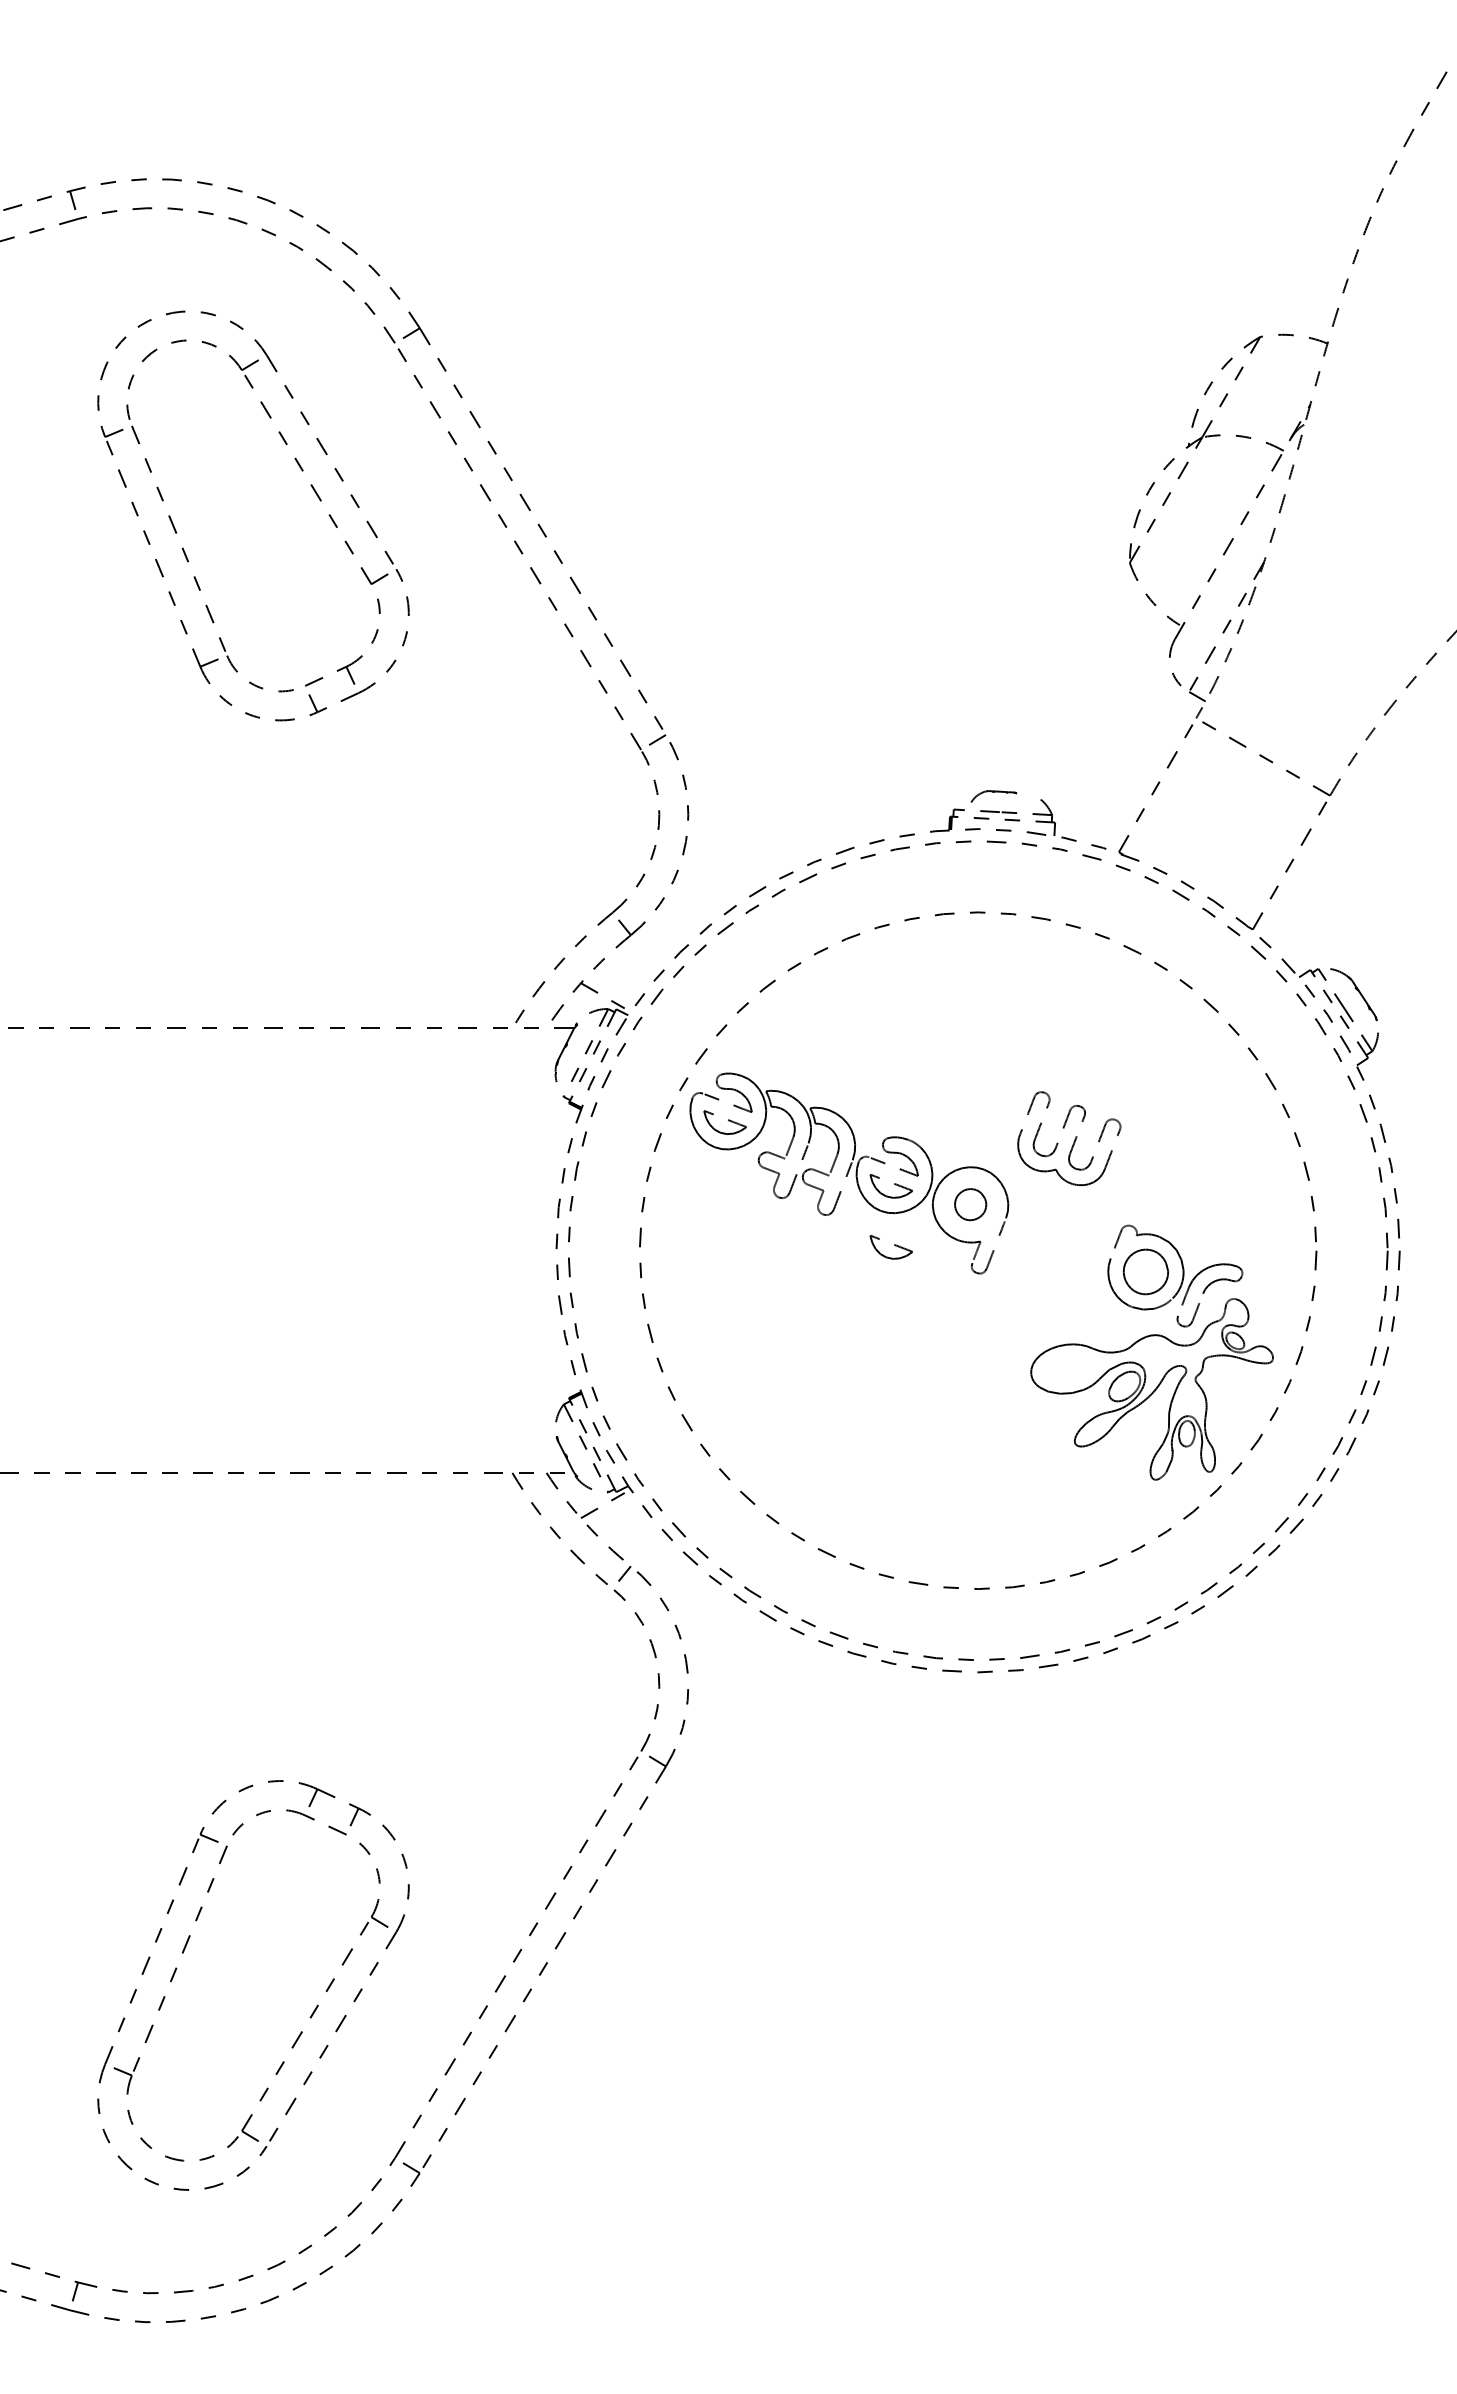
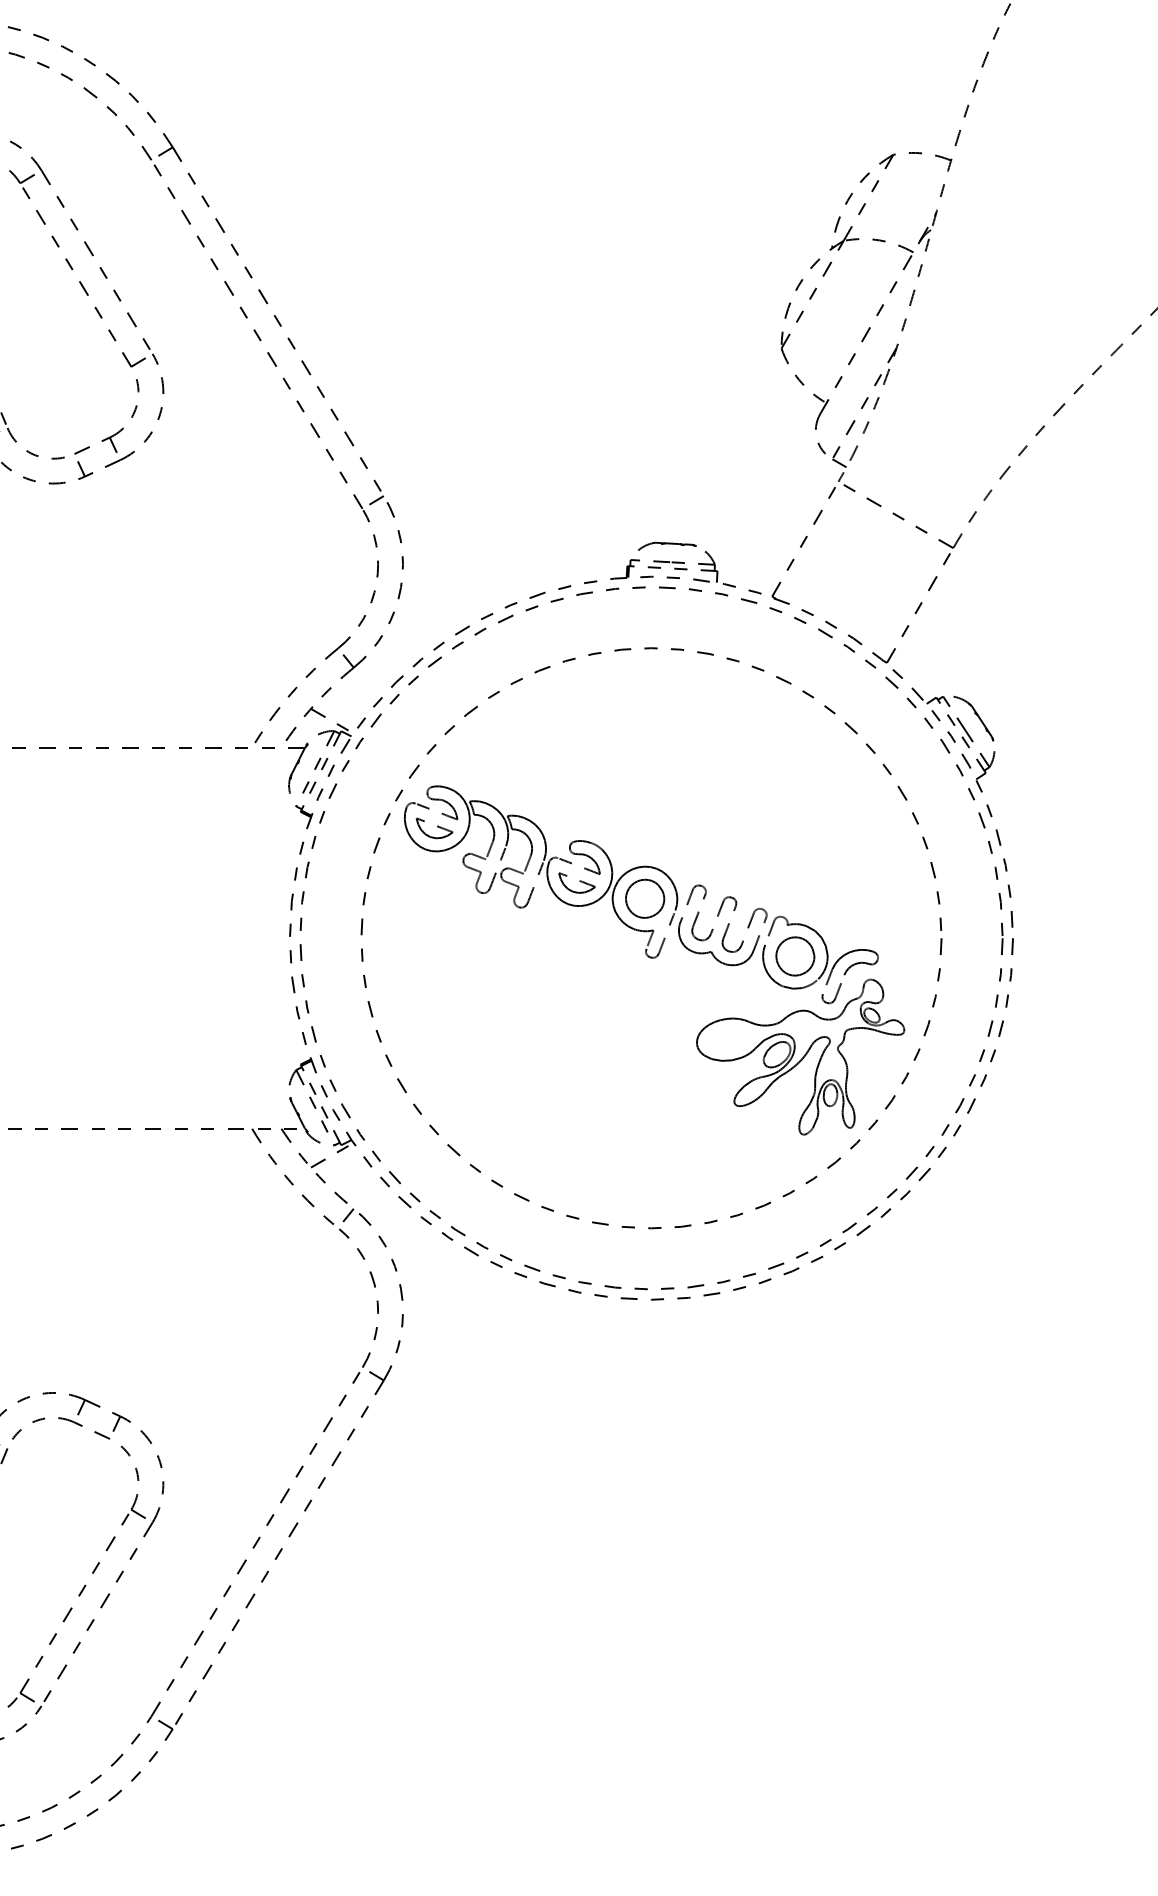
part: (996, 793) -> (667, 546), size x1.67
part: (1069, 1138) -> (722, 925), moved
part: (970, 1204) -> (644, 898), size x1.43
part: (890, 1247) -> (576, 935), removed

